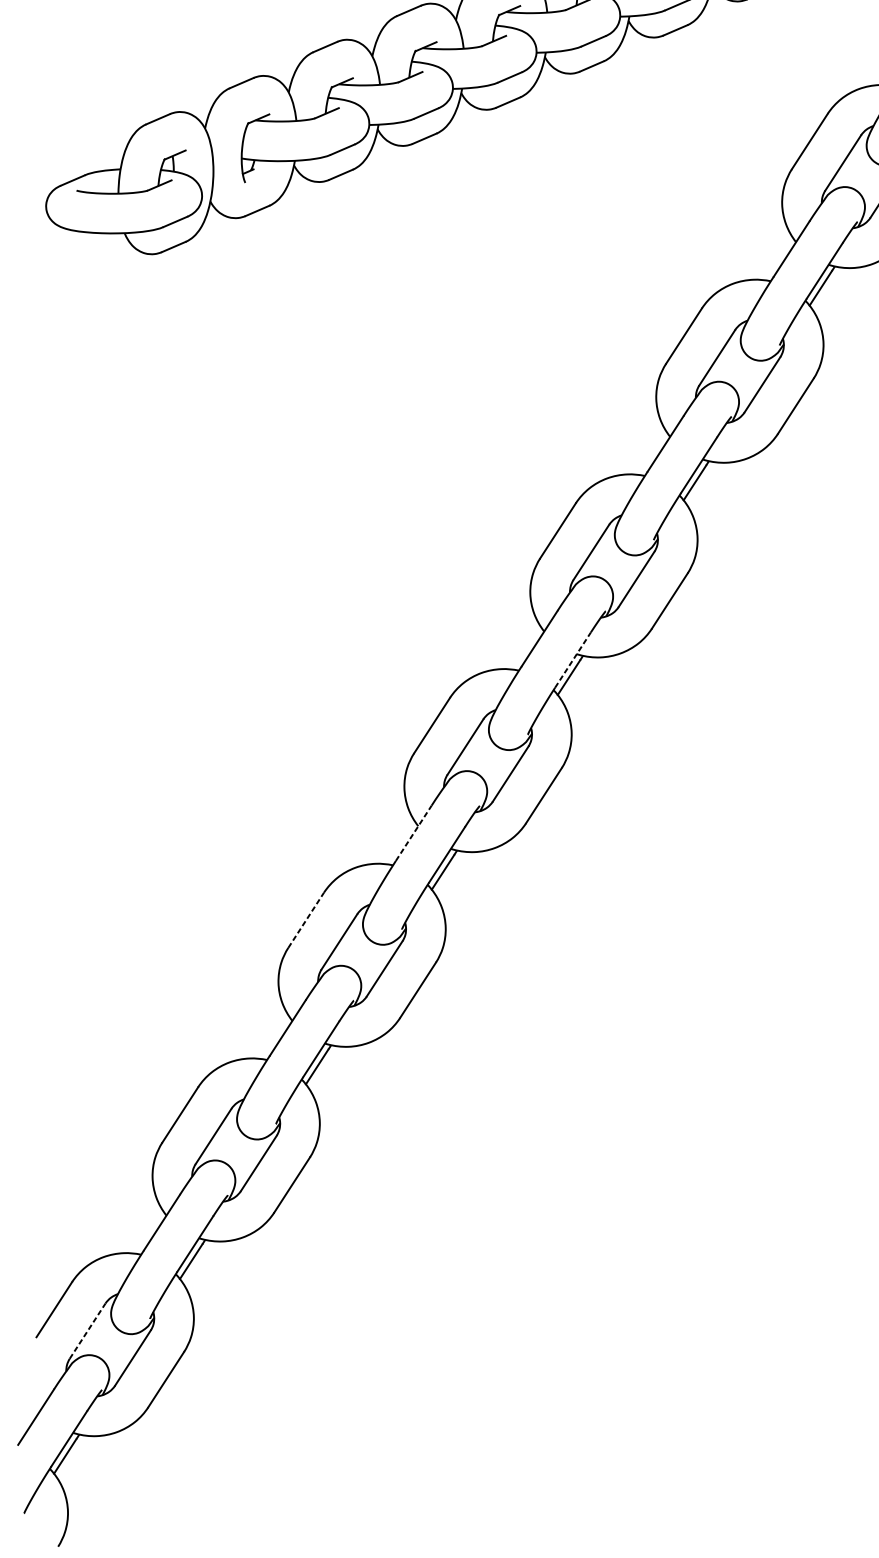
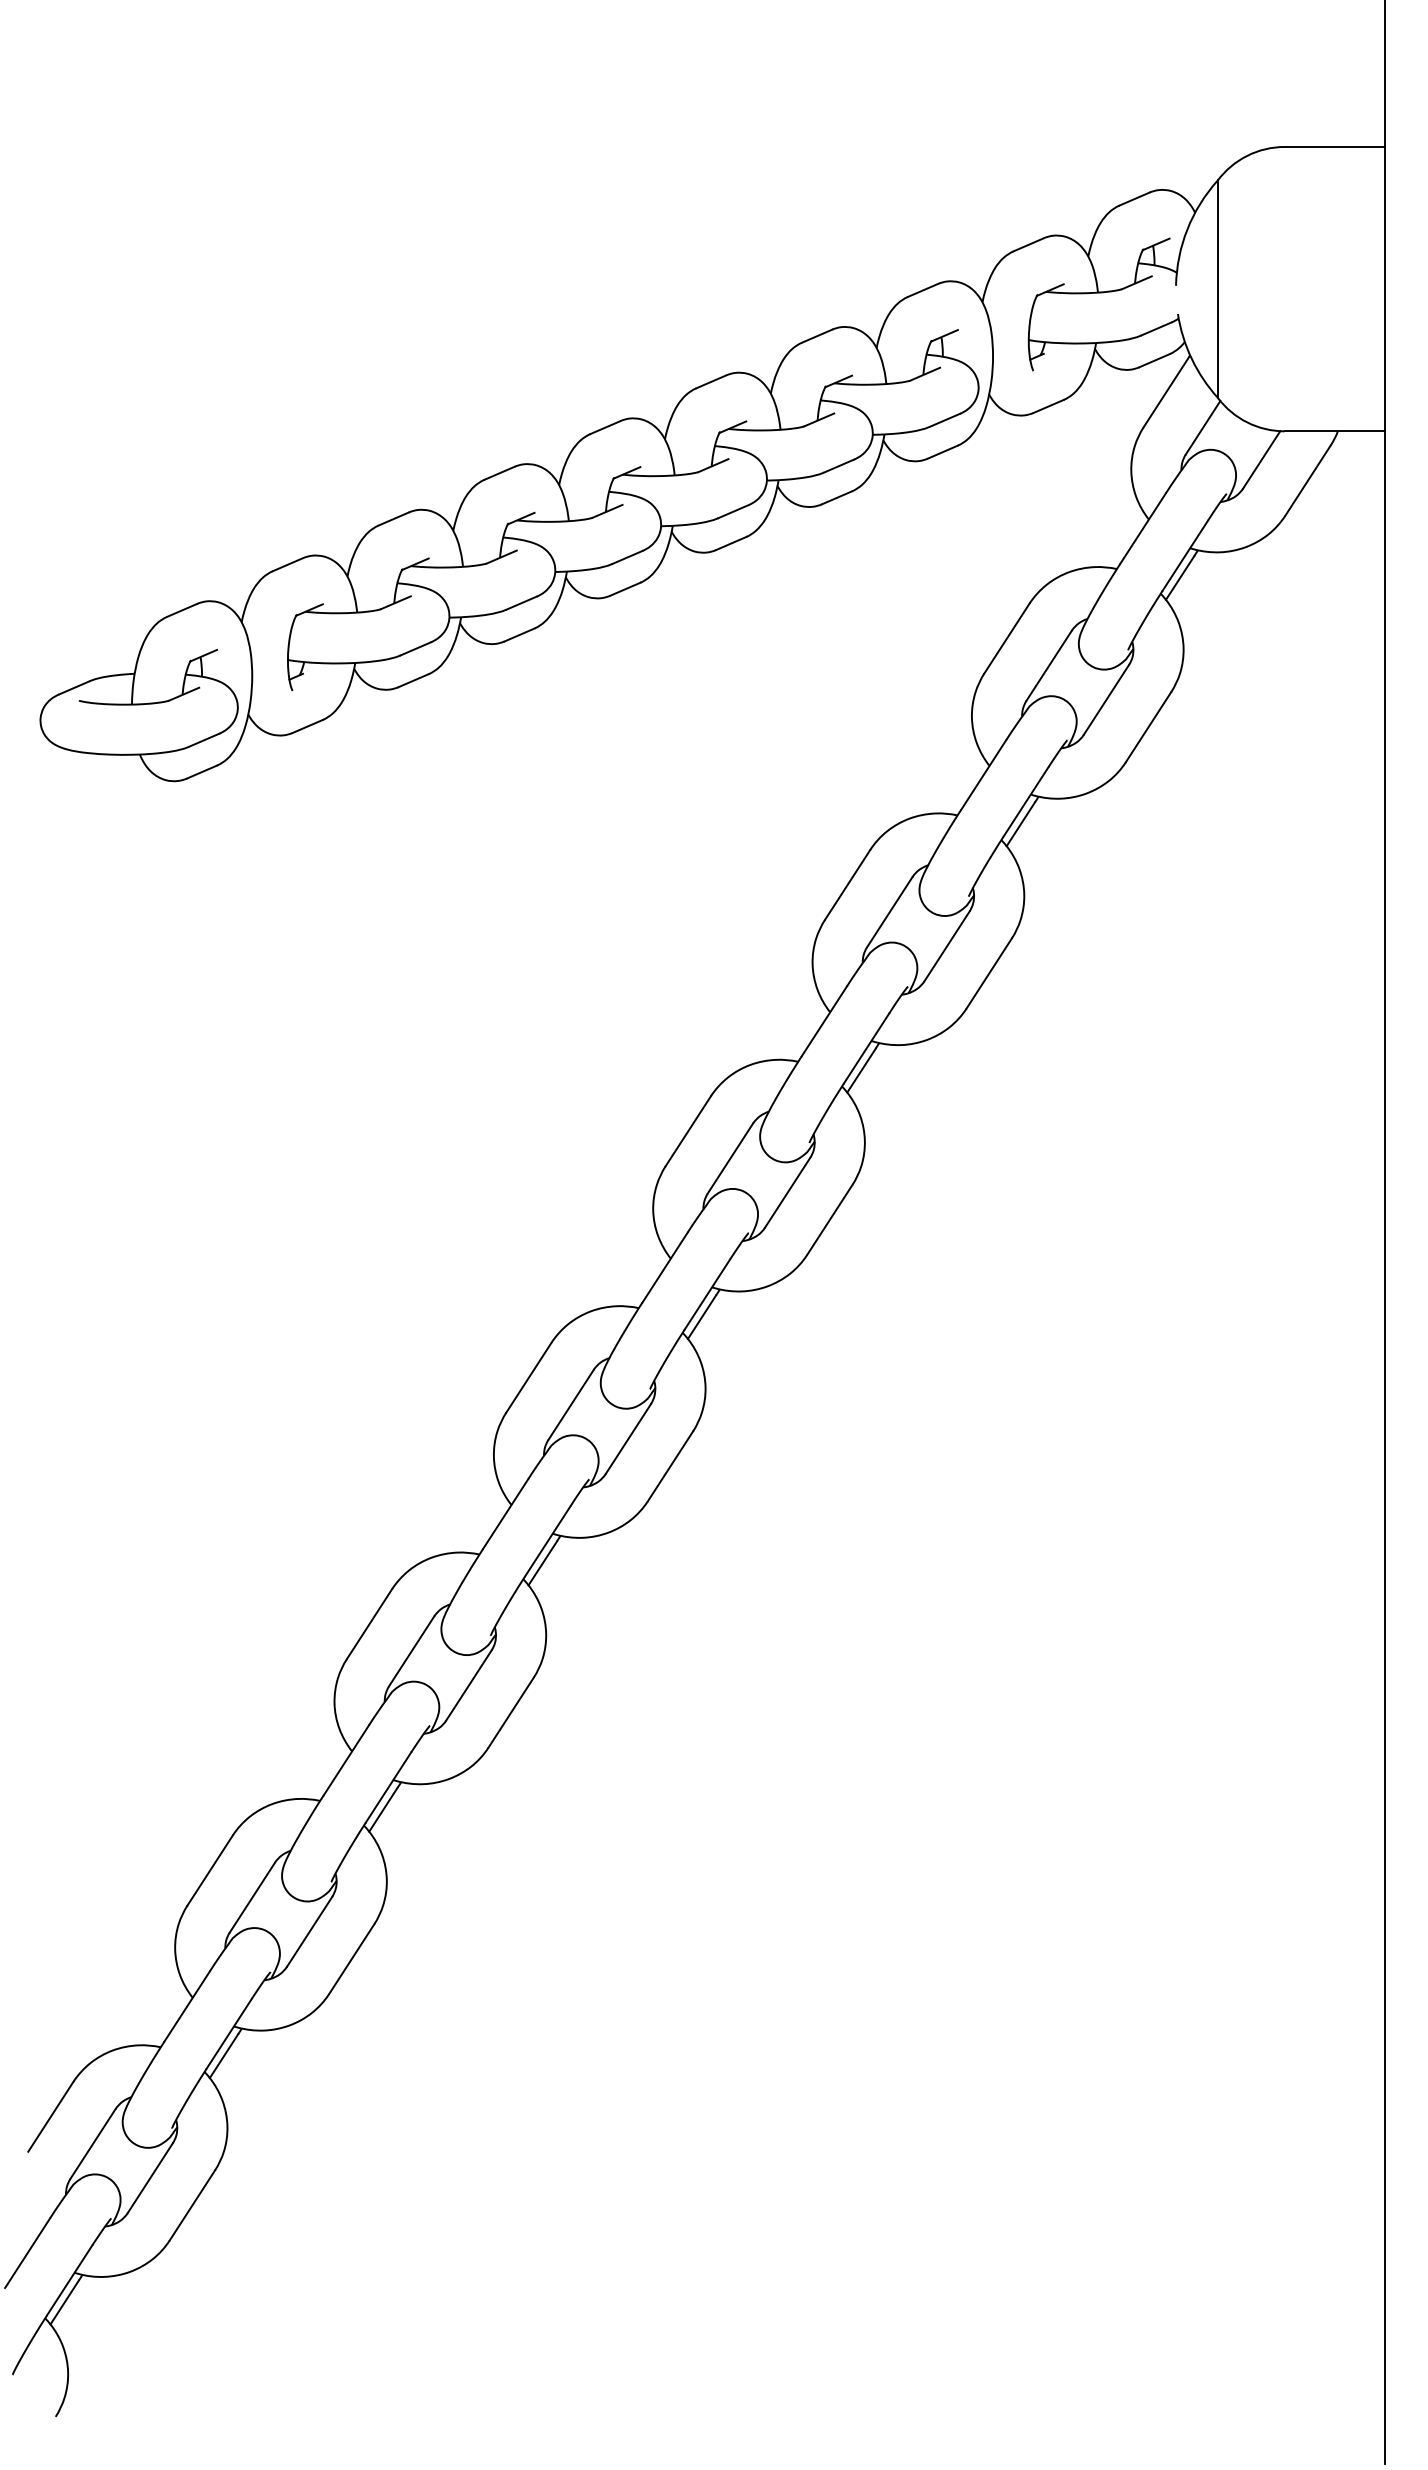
line: (573, 659) -> (707, 1294), dashed -> solid
line: (413, 832) -> (505, 1513), dashed -> solid
line: (306, 920) -> (369, 1624), dashed -> solid
line: (87, 1331) -> (92, 2144), dashed -> solid

